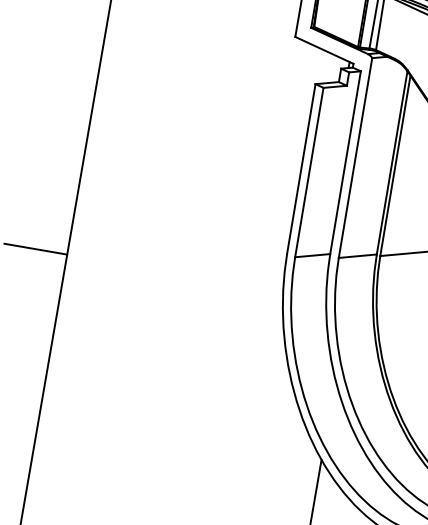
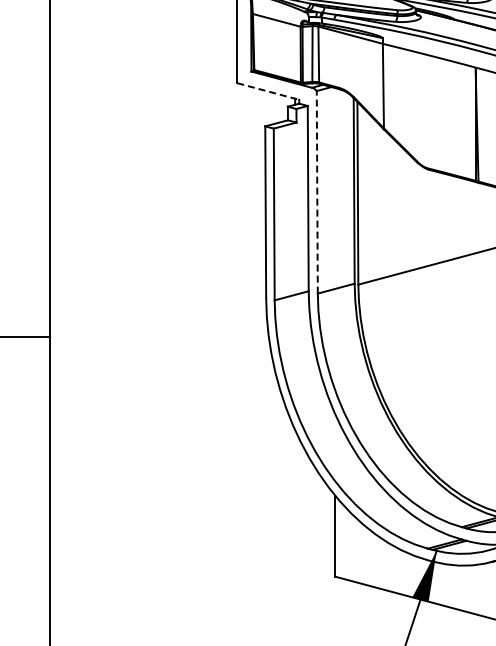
line: (324, 50) -> (268, 91), solid -> dashed
line: (355, 157) -> (317, 191), solid -> dashed

